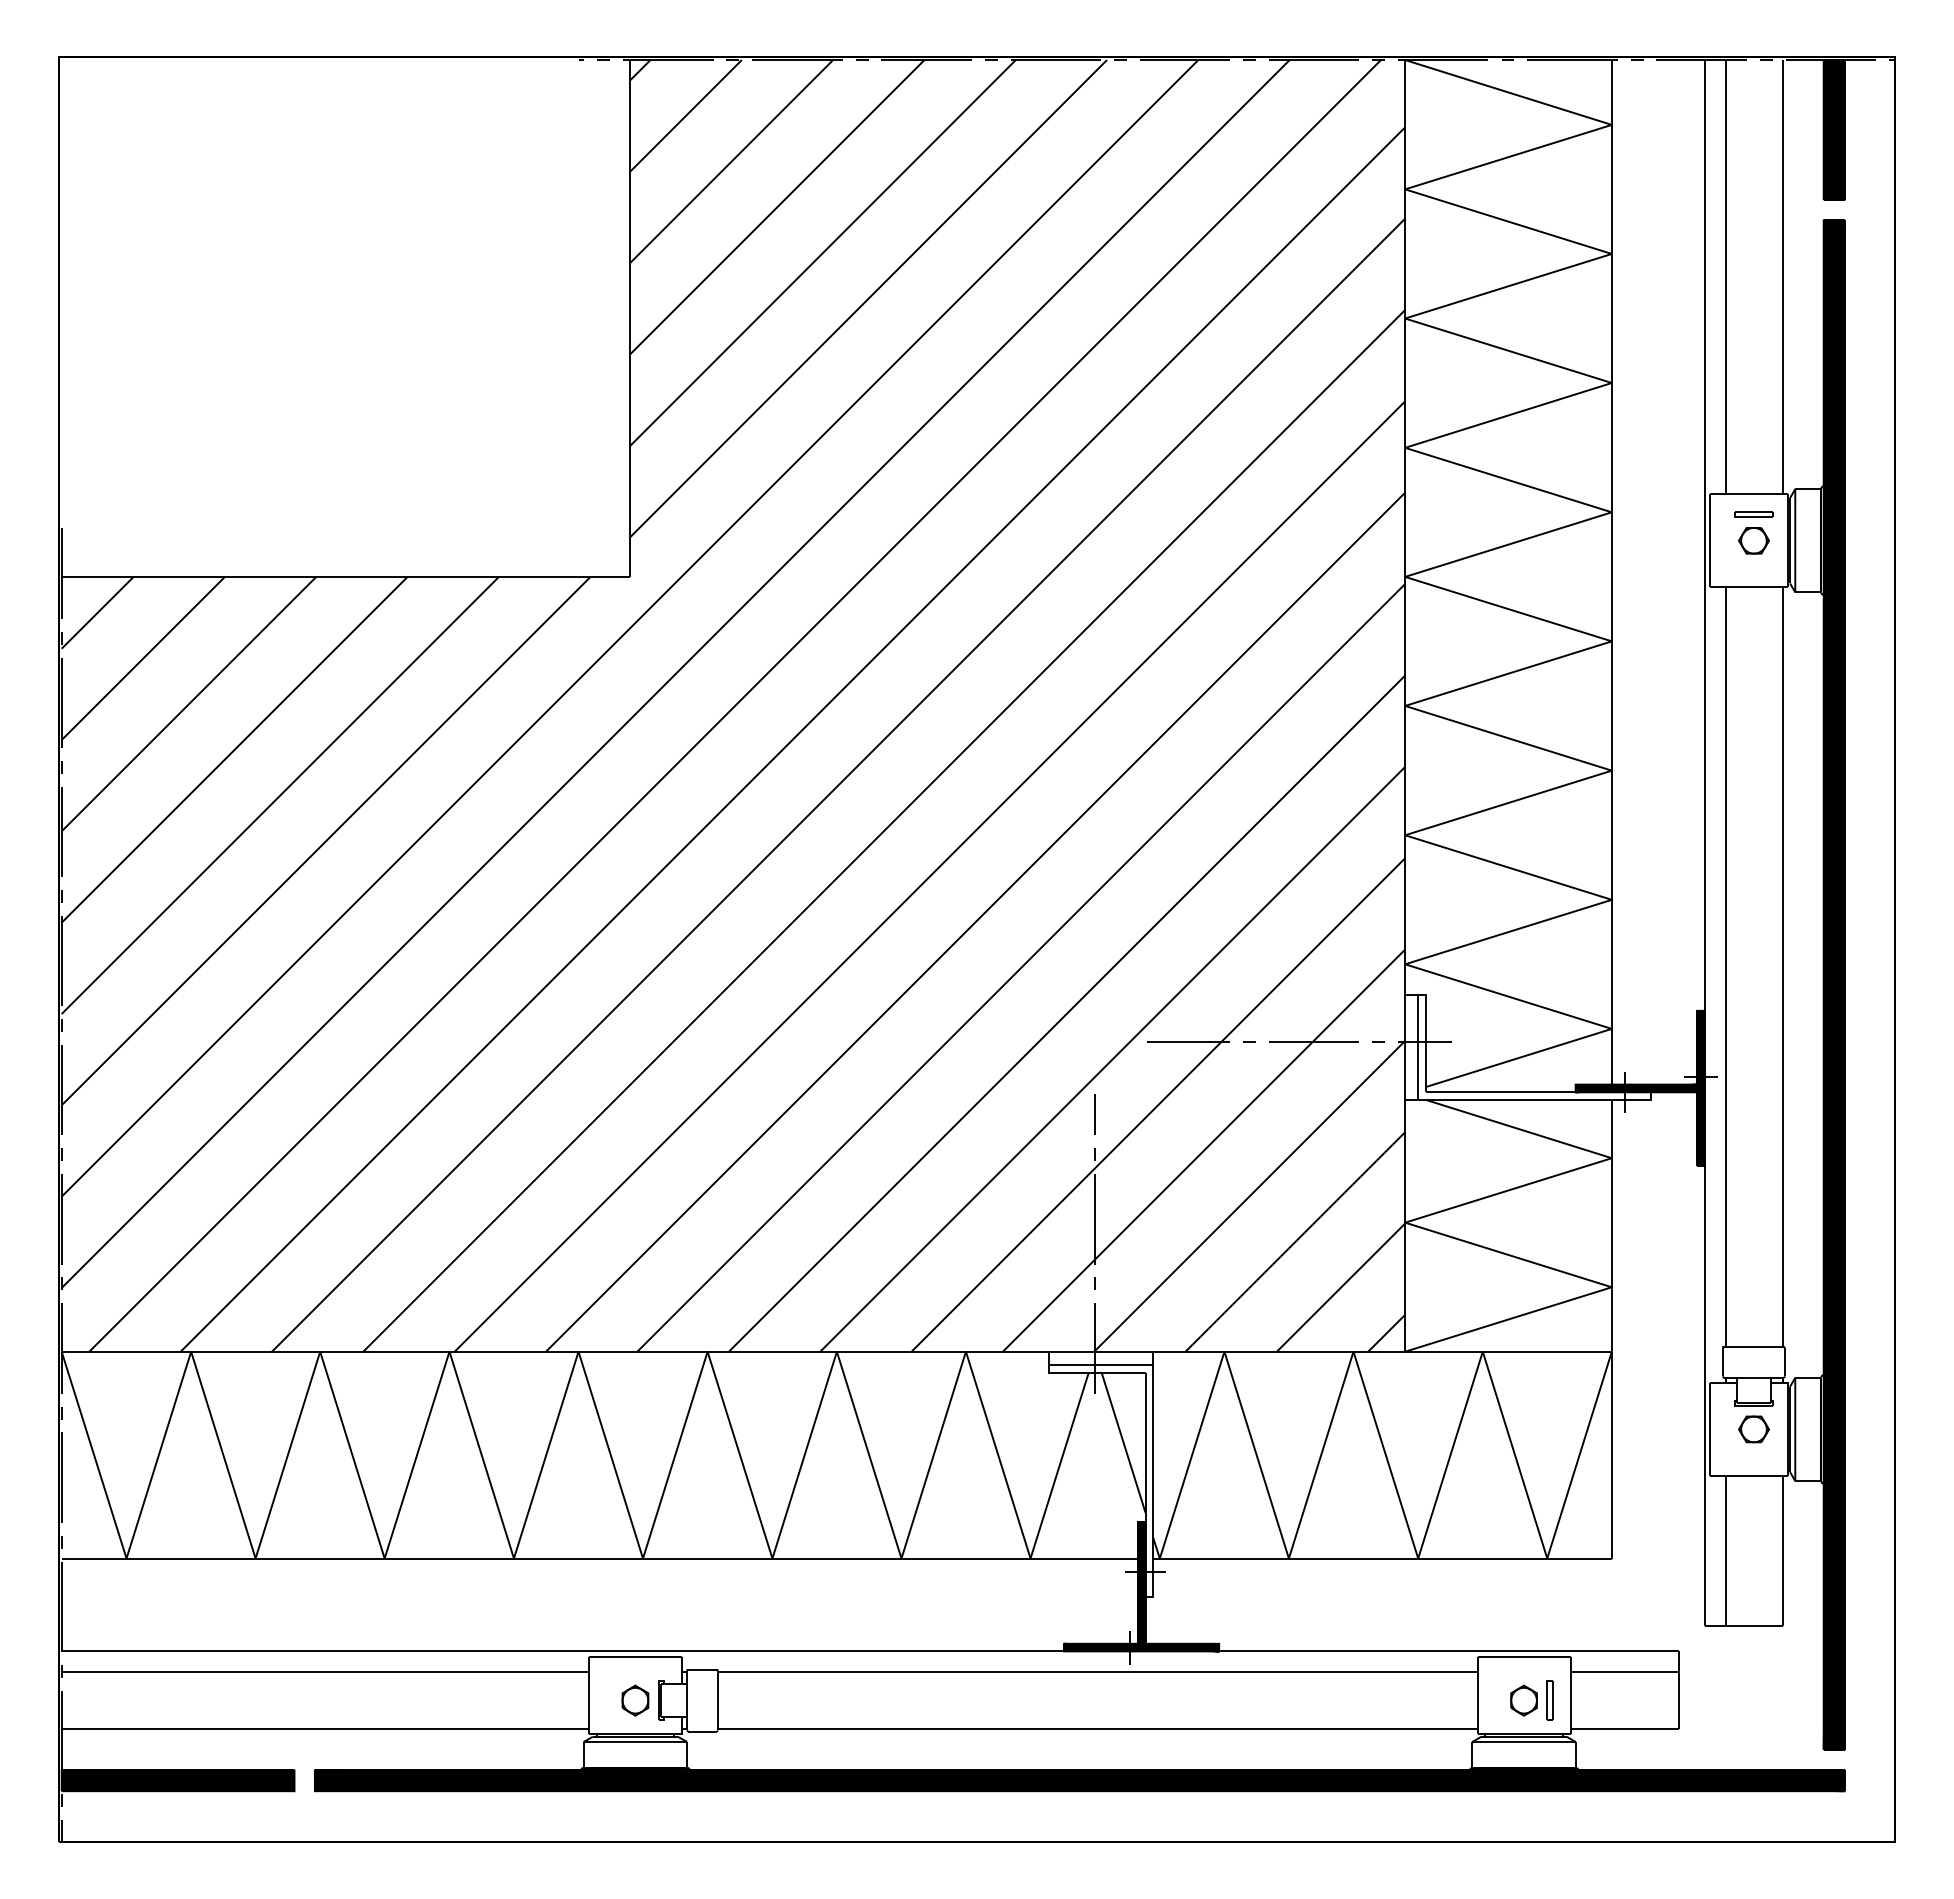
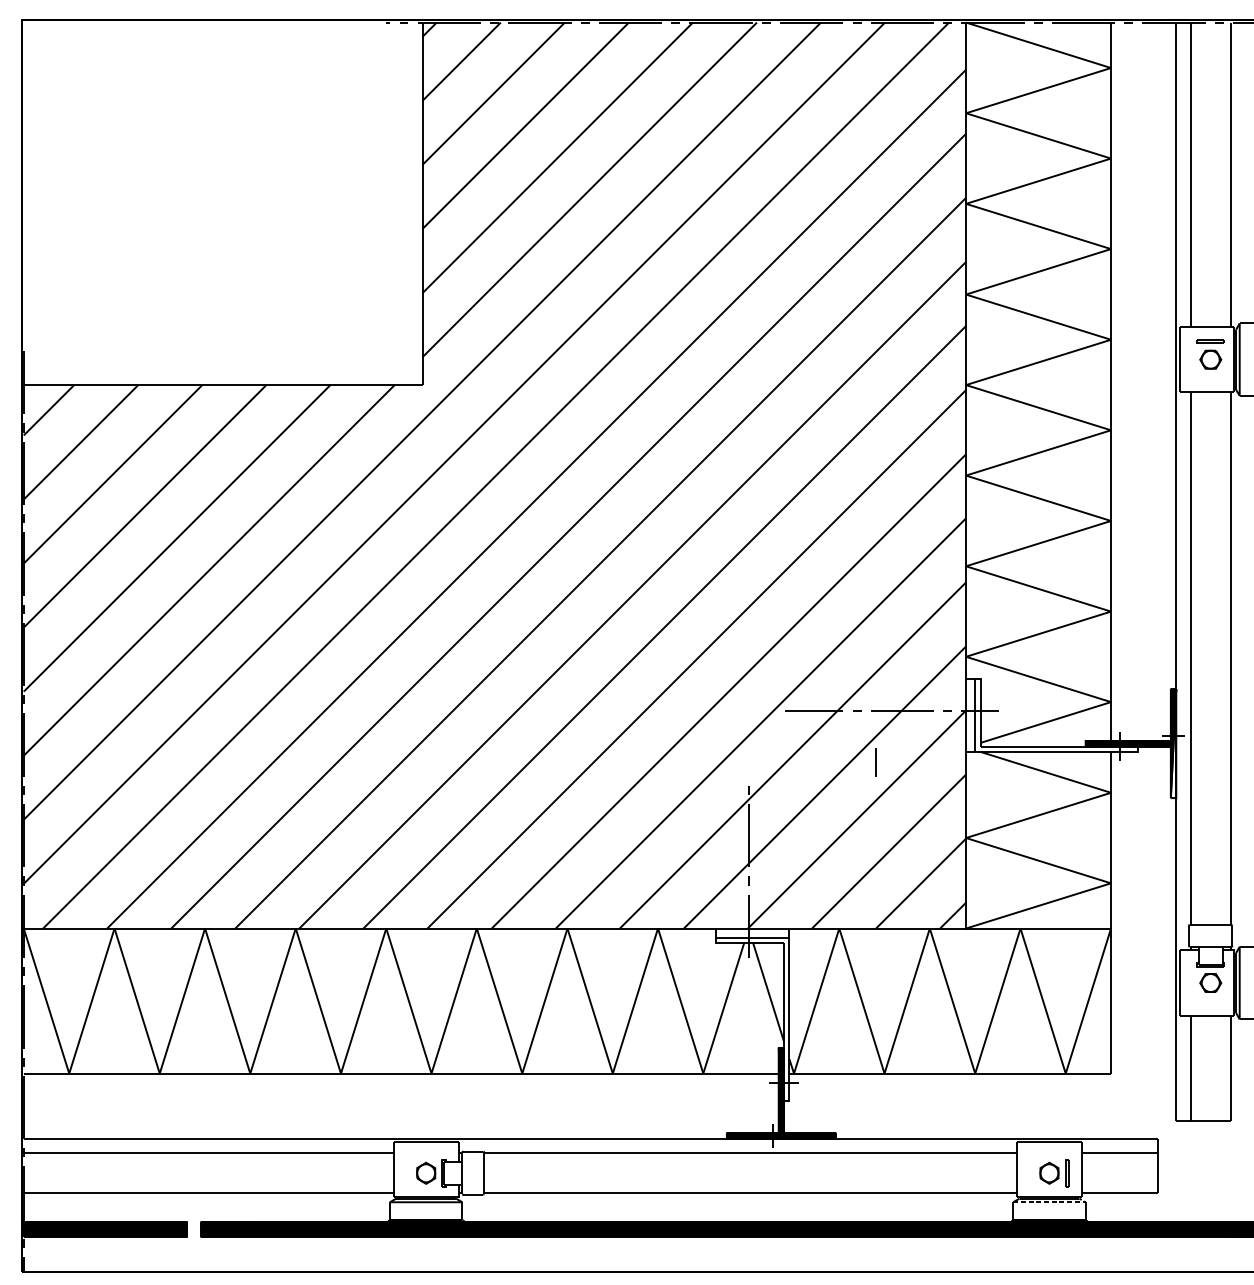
fill: (1700, 1087) -> (1173, 743), removed
line: (1094, 1114) -> (875, 762), moved
line: (1529, 1741) -> (1053, 1201), solid -> dashed

